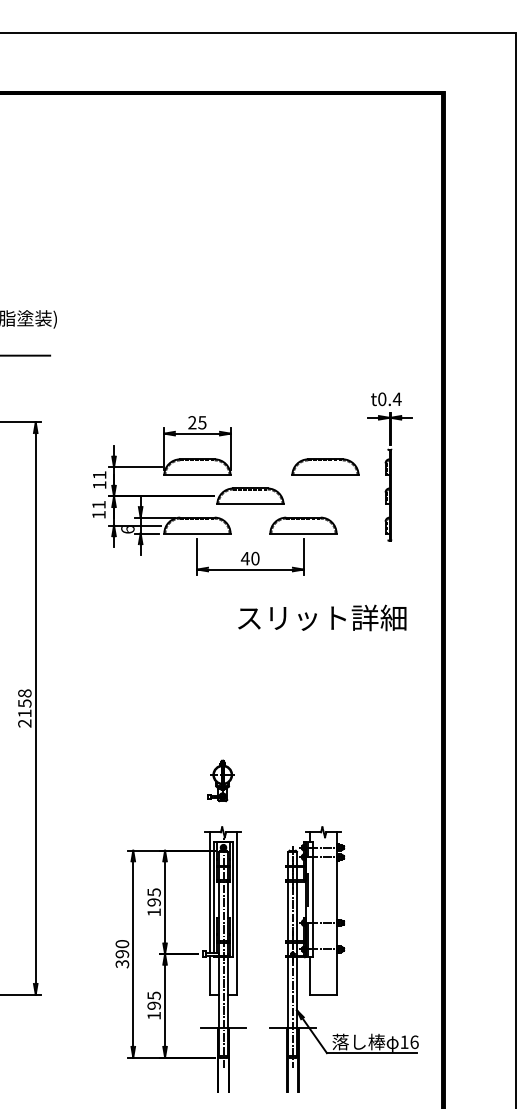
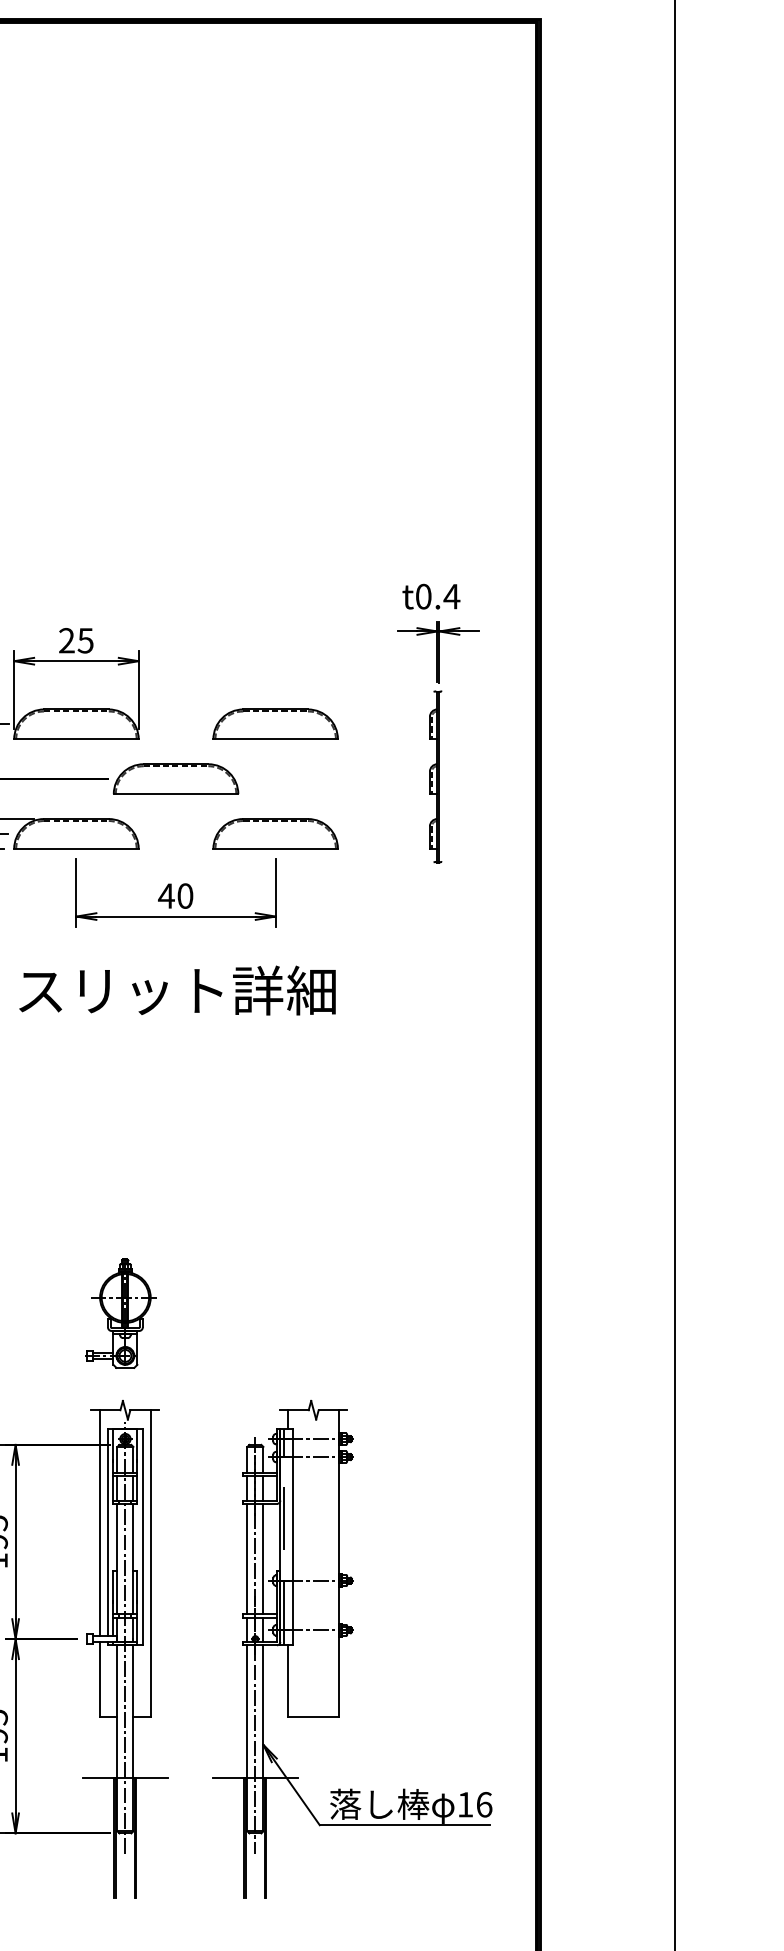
part: (325, 466) -> (275, 722), moved
text: (322, 617) -> (177, 989), moved
part: (220, 780) -> (119, 1312), size x1.43

